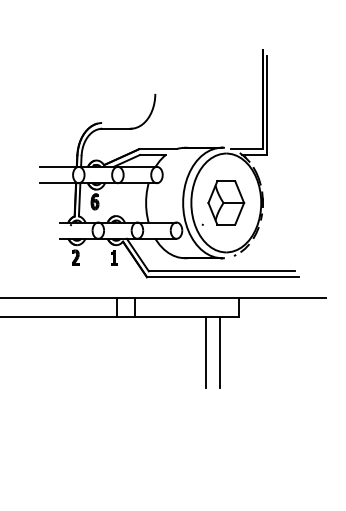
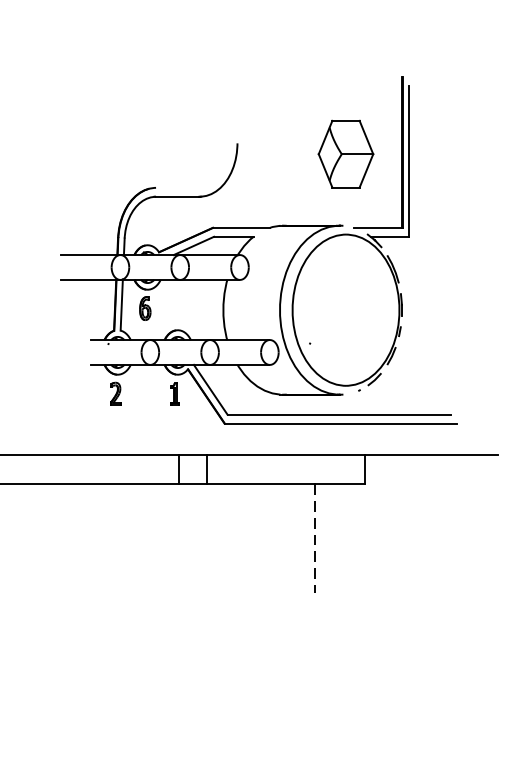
part: (226, 202) -> (346, 153), moved
line: (219, 351) -> (335, 537), removed
line: (206, 352) -> (315, 538), solid -> dashed

